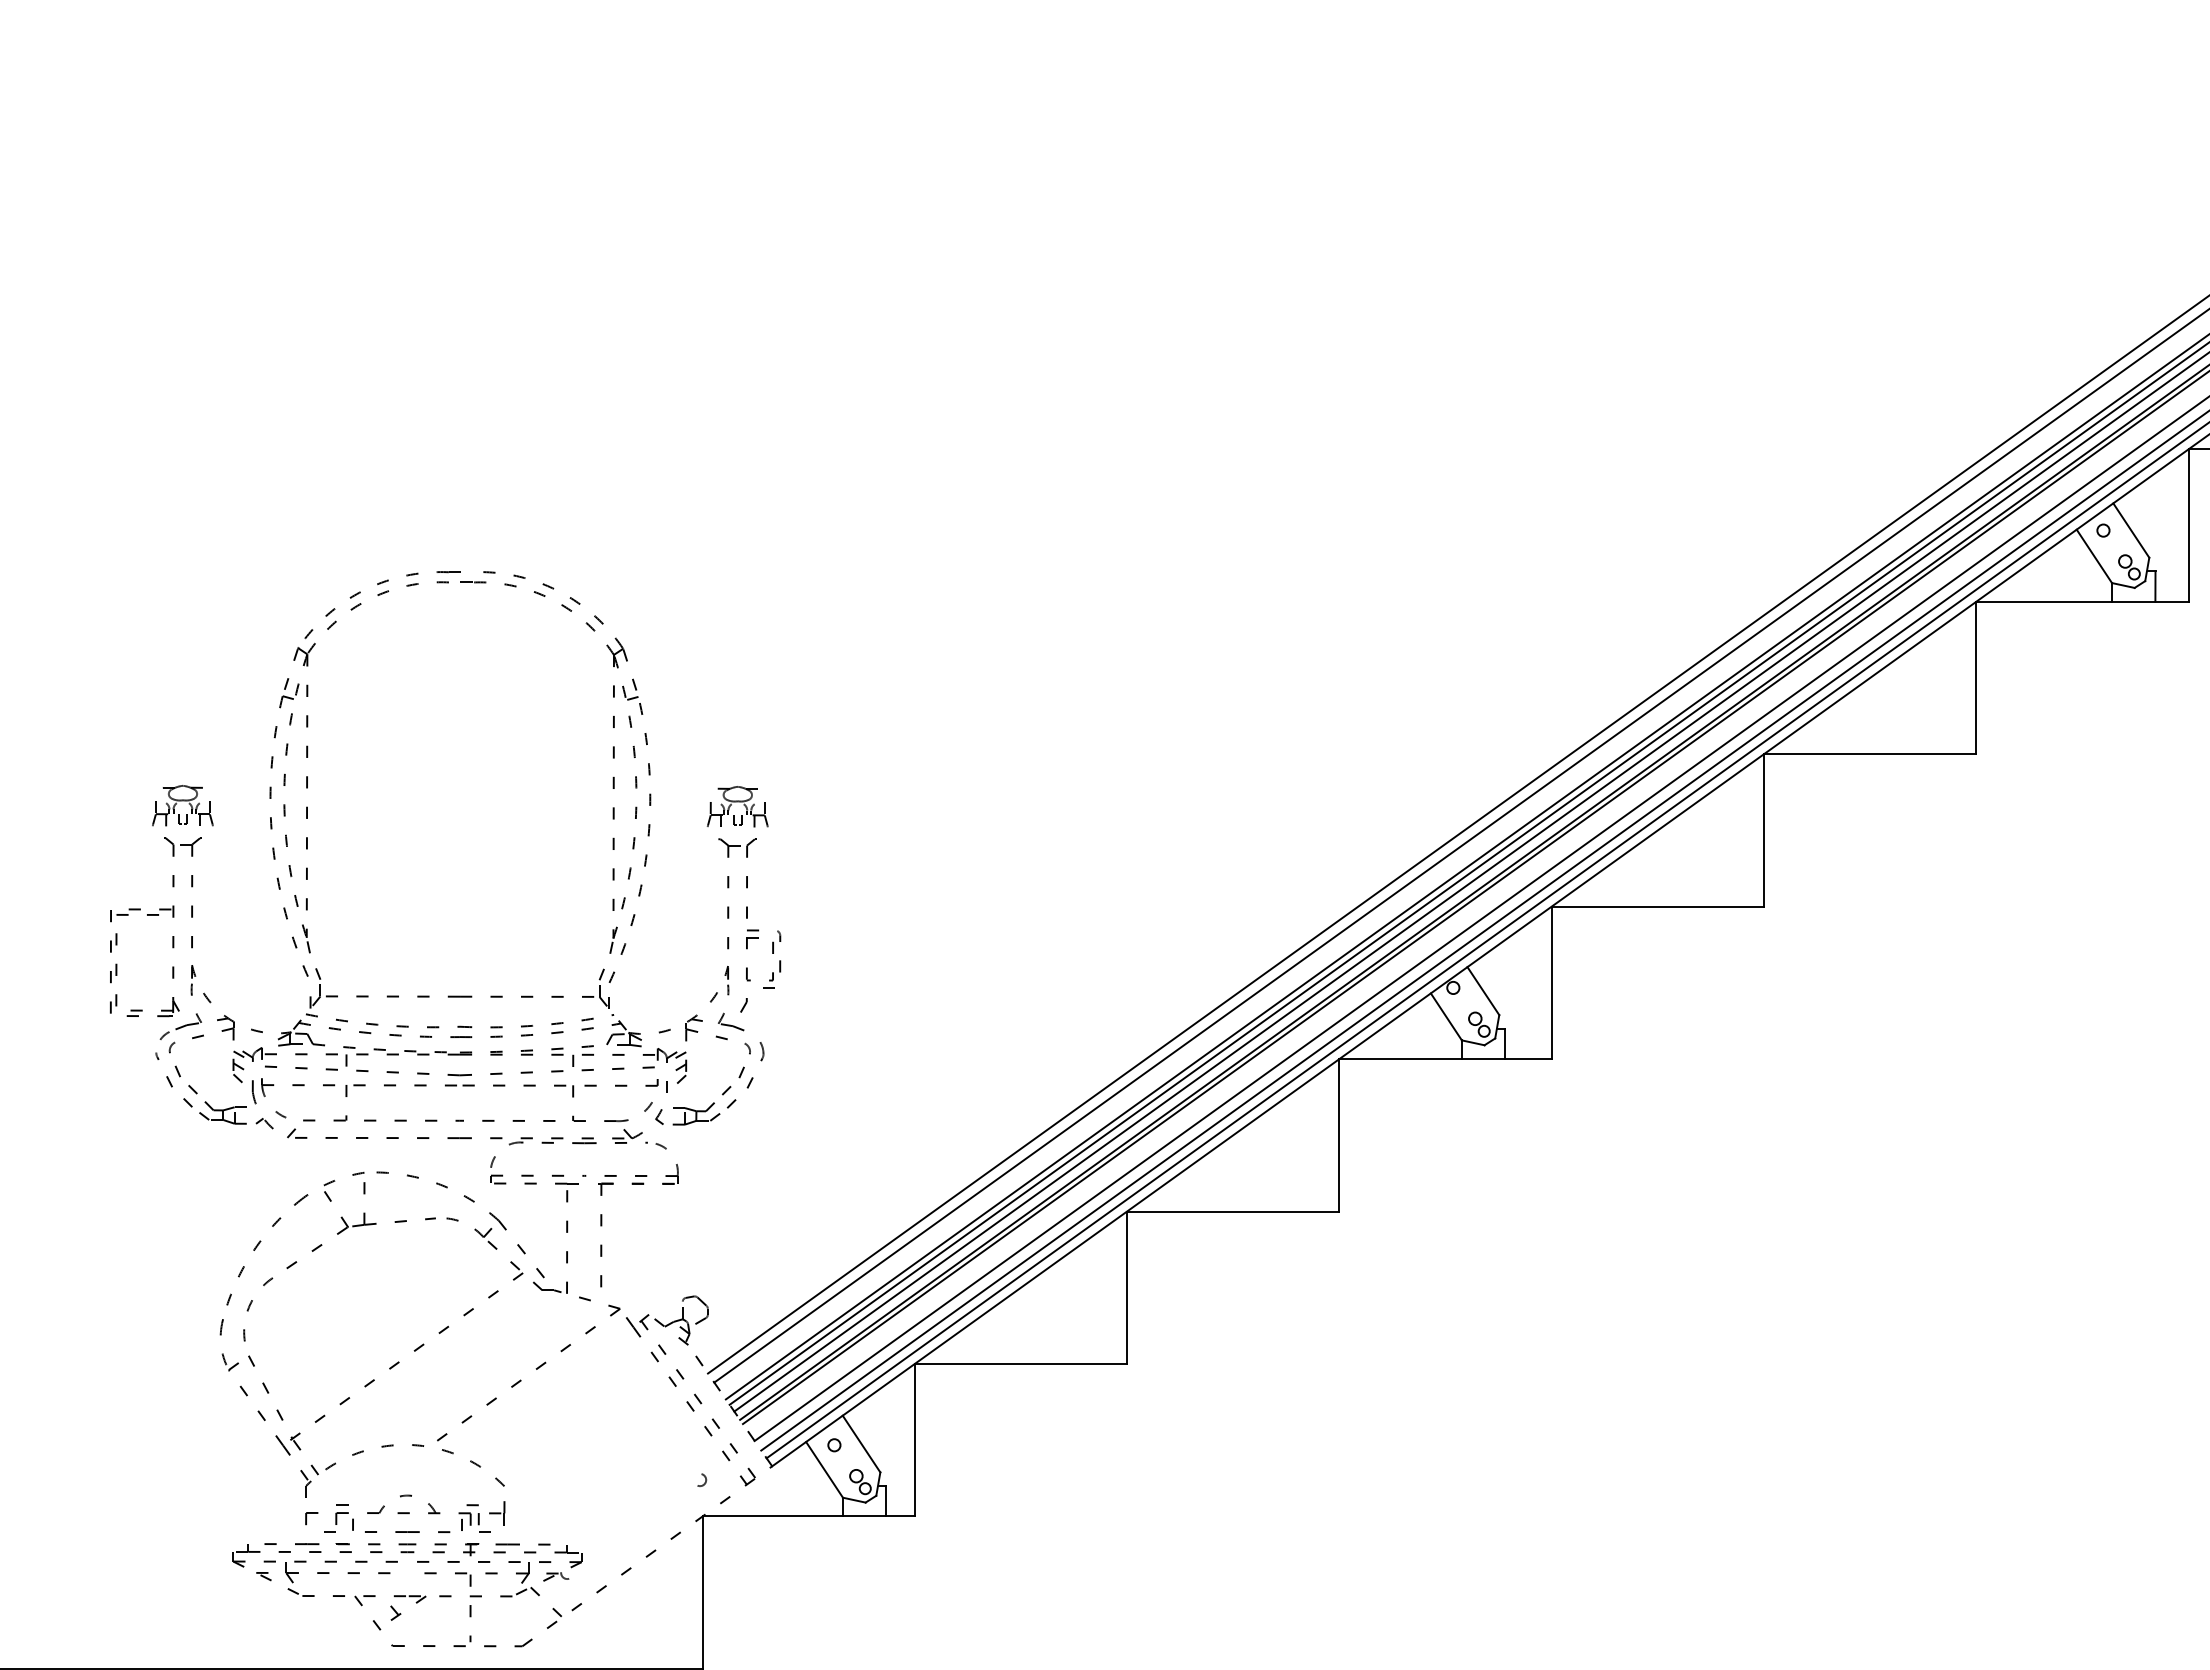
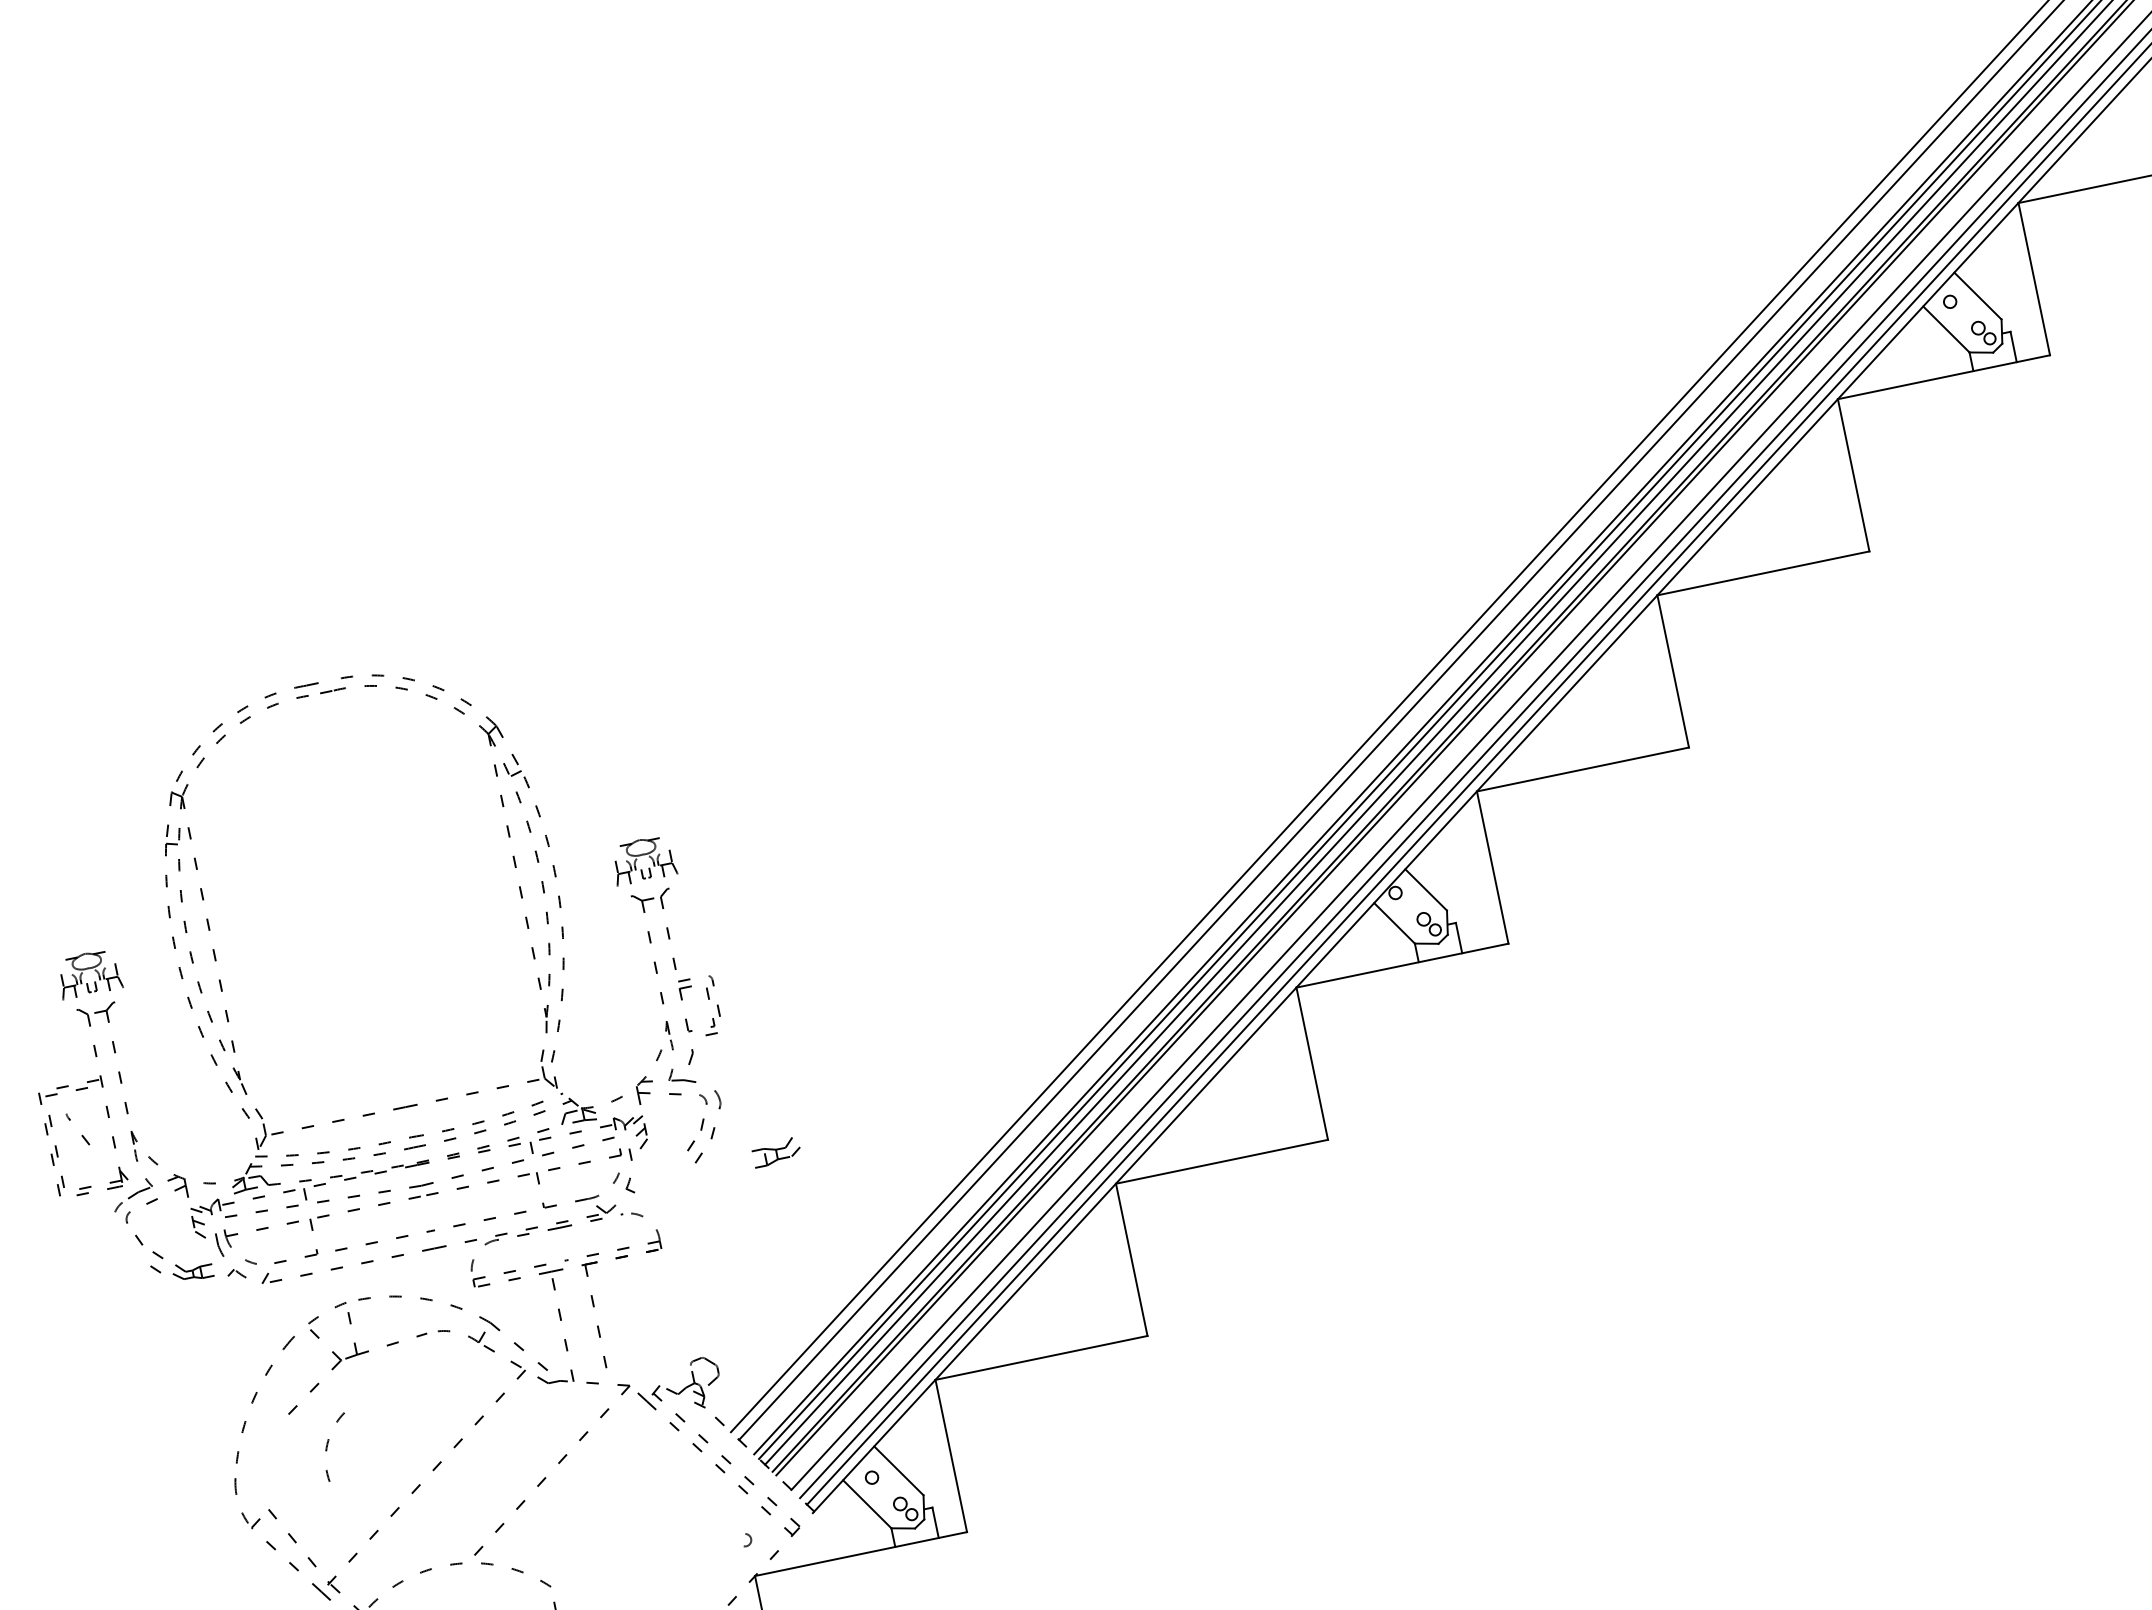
part: (166, 1076) -> (81, 1135), moved
part: (222, 1112) -> (192, 1271), size x0.7
part: (696, 1113) -> (776, 1151), moved
arc: (250, 1306) -> (328, 1445), moved

